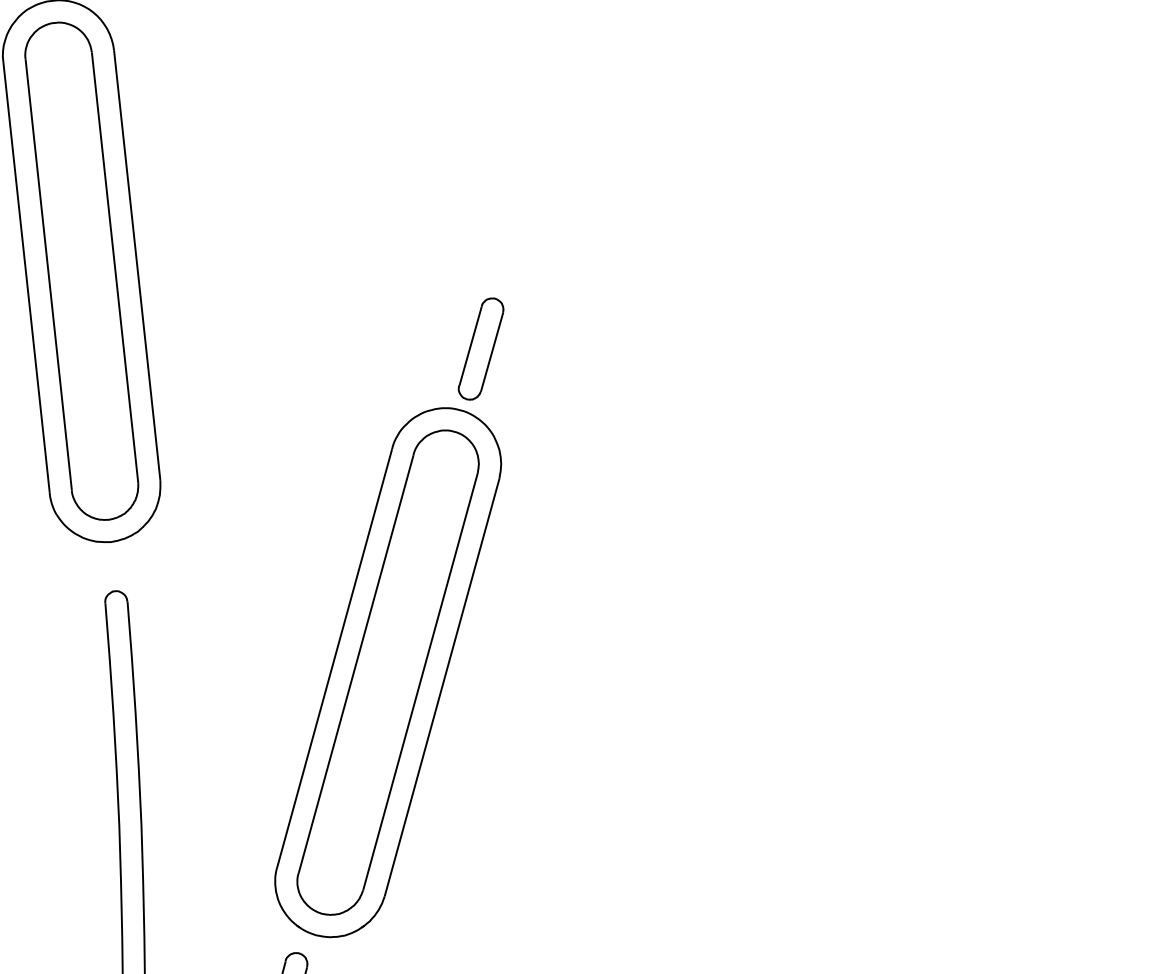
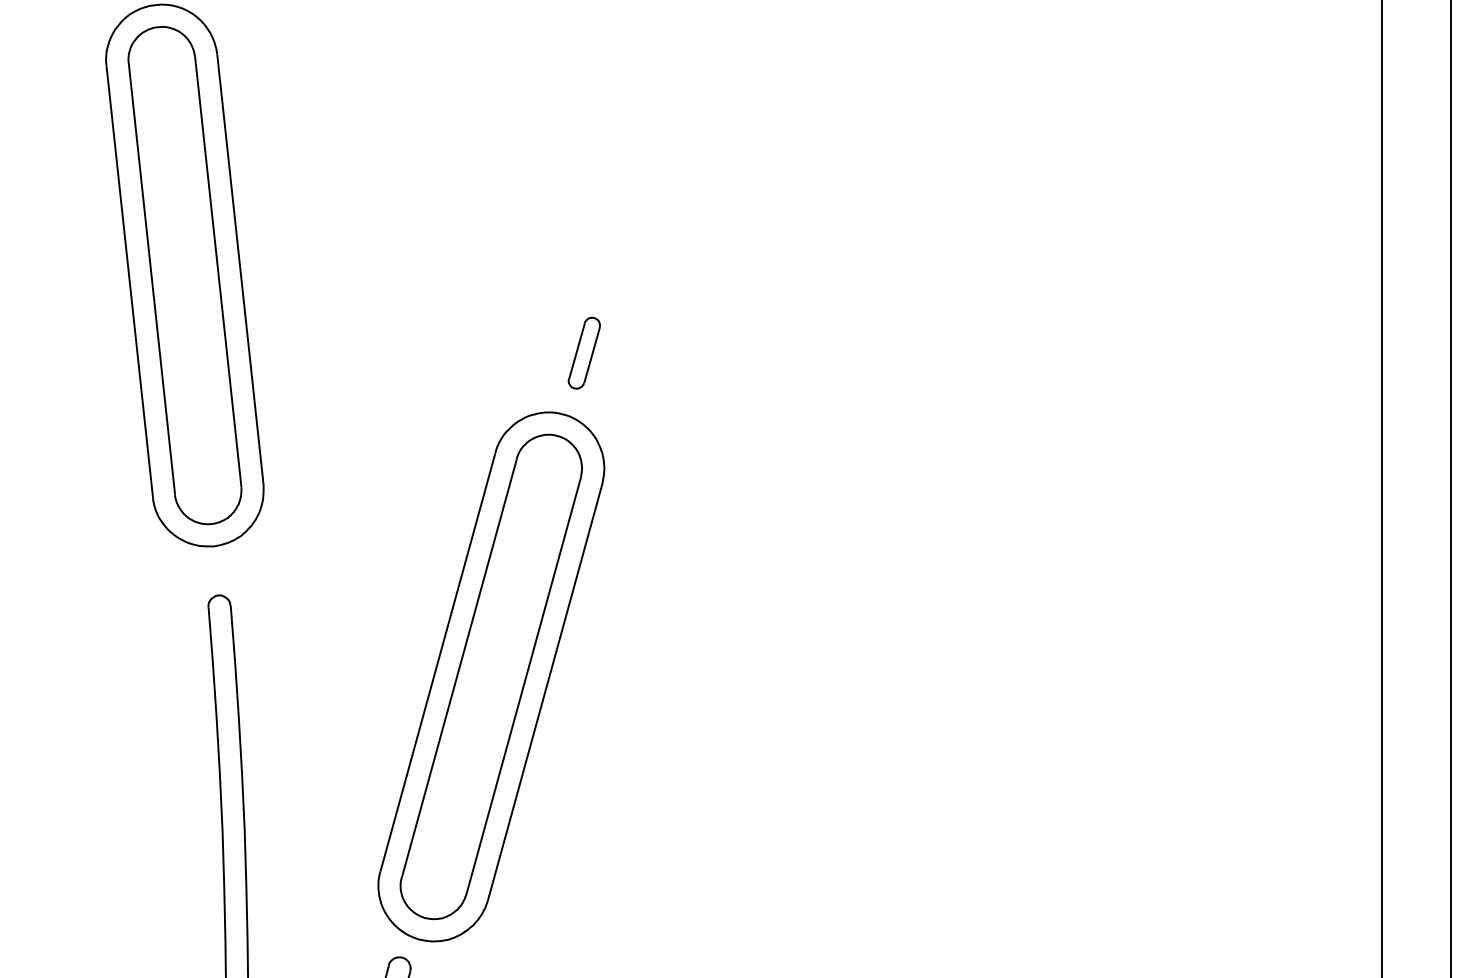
part: (481, 348) -> (584, 352), size x0.7

